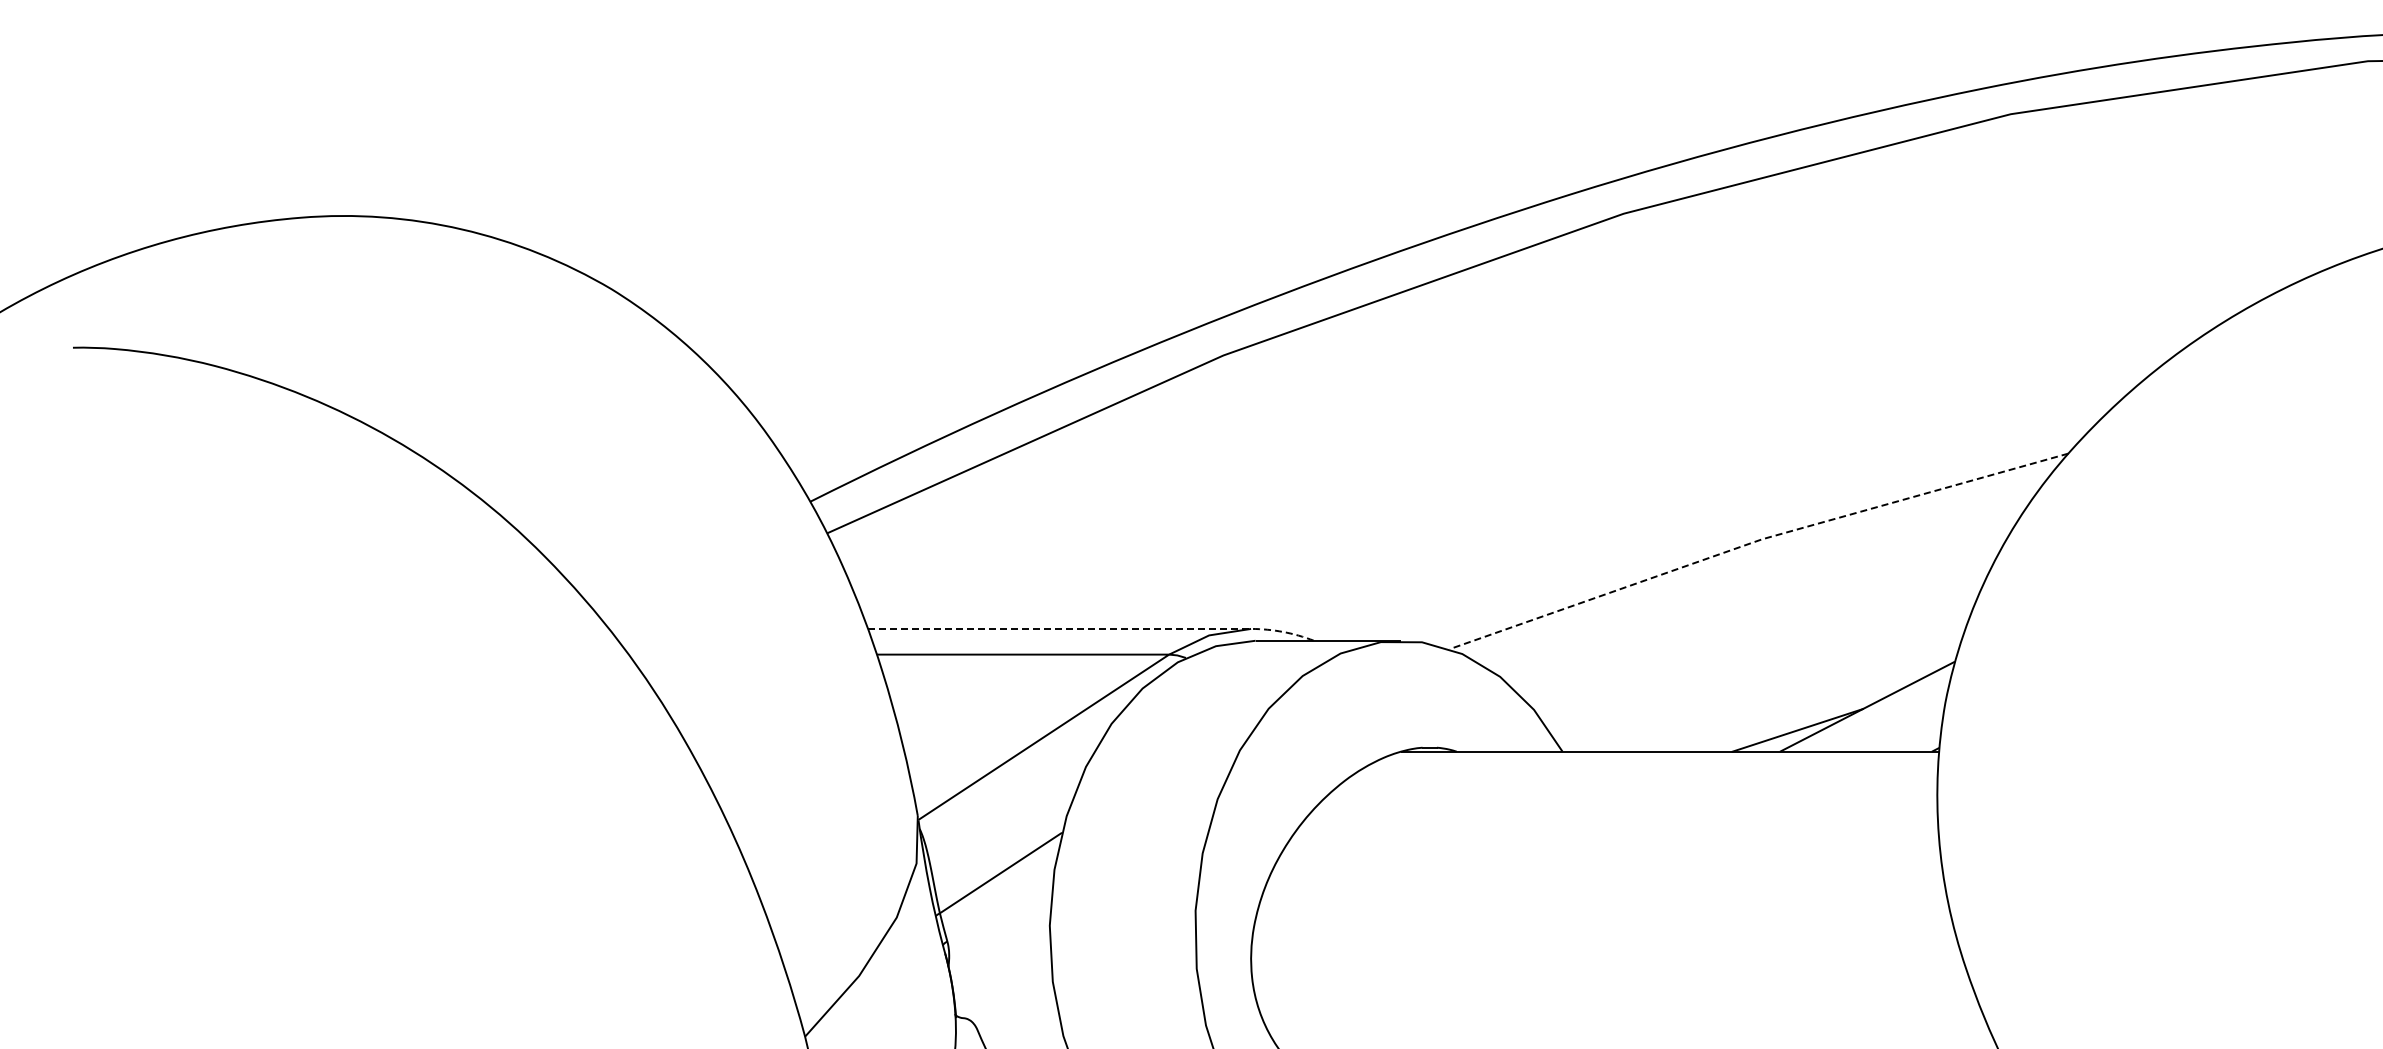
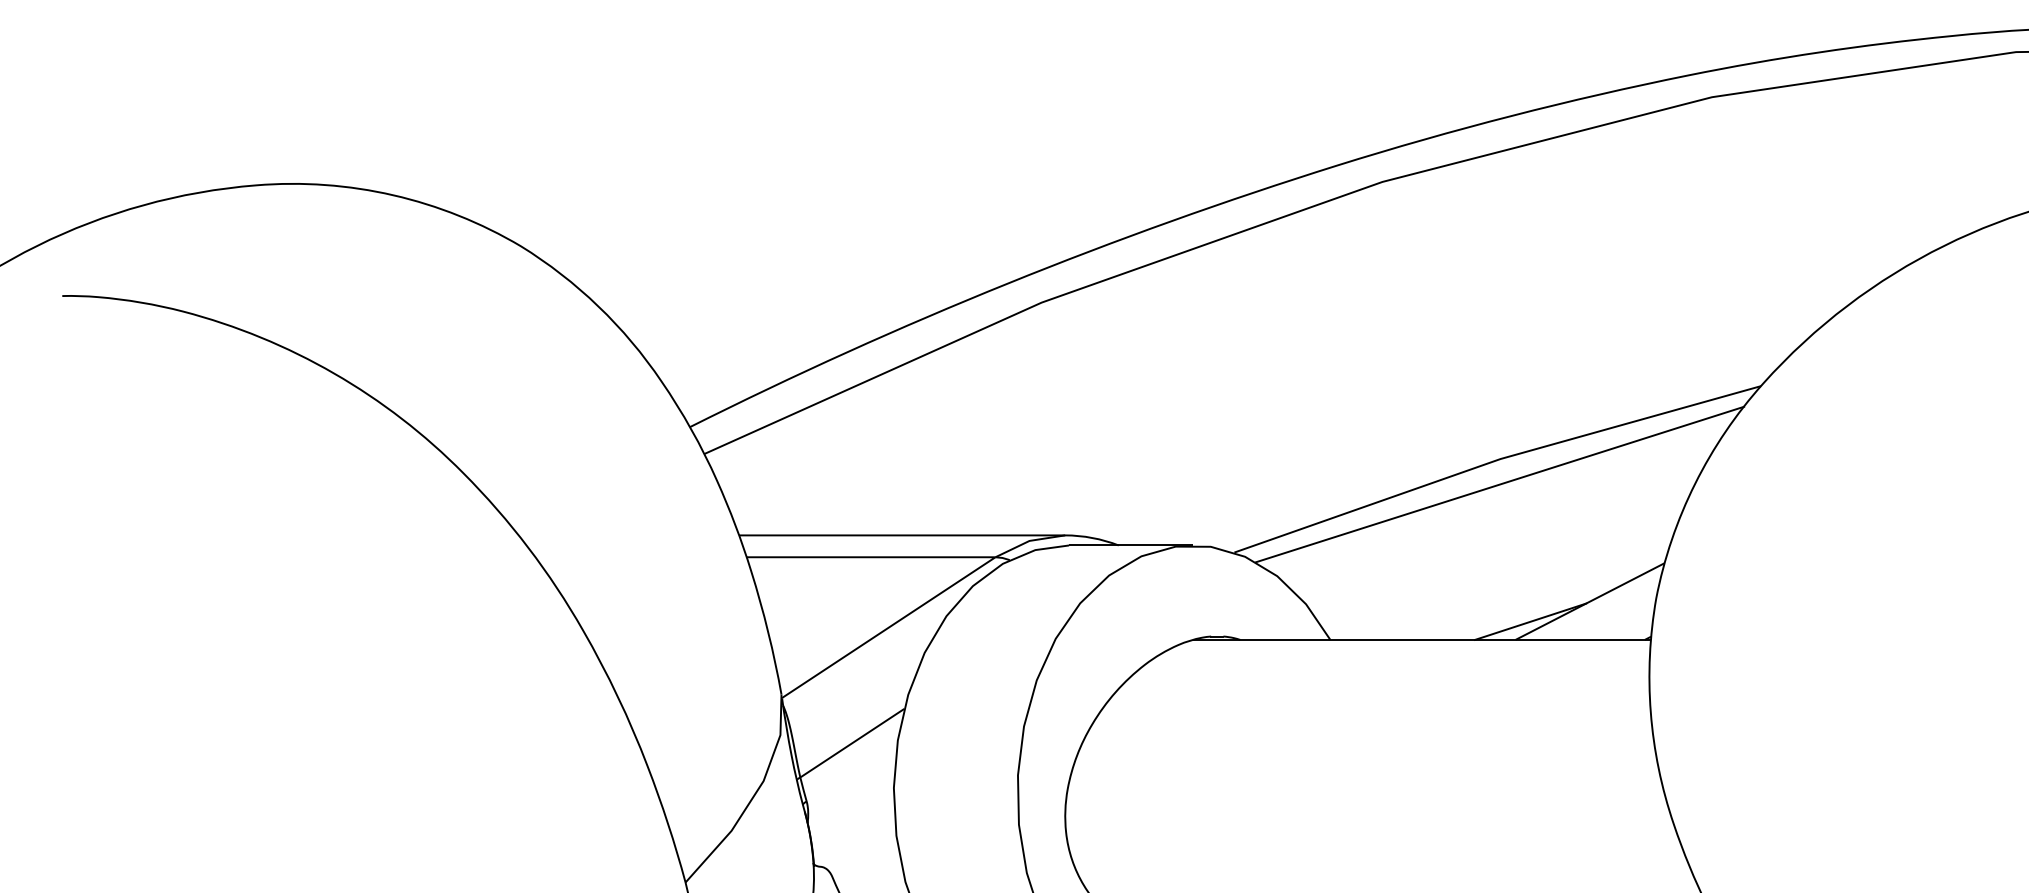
line: (1755, 541) -> (1494, 460), dashed -> solid
line: (1761, 568) -> (1499, 483), added
line: (1095, 628) -> (932, 535), dashed -> solid

